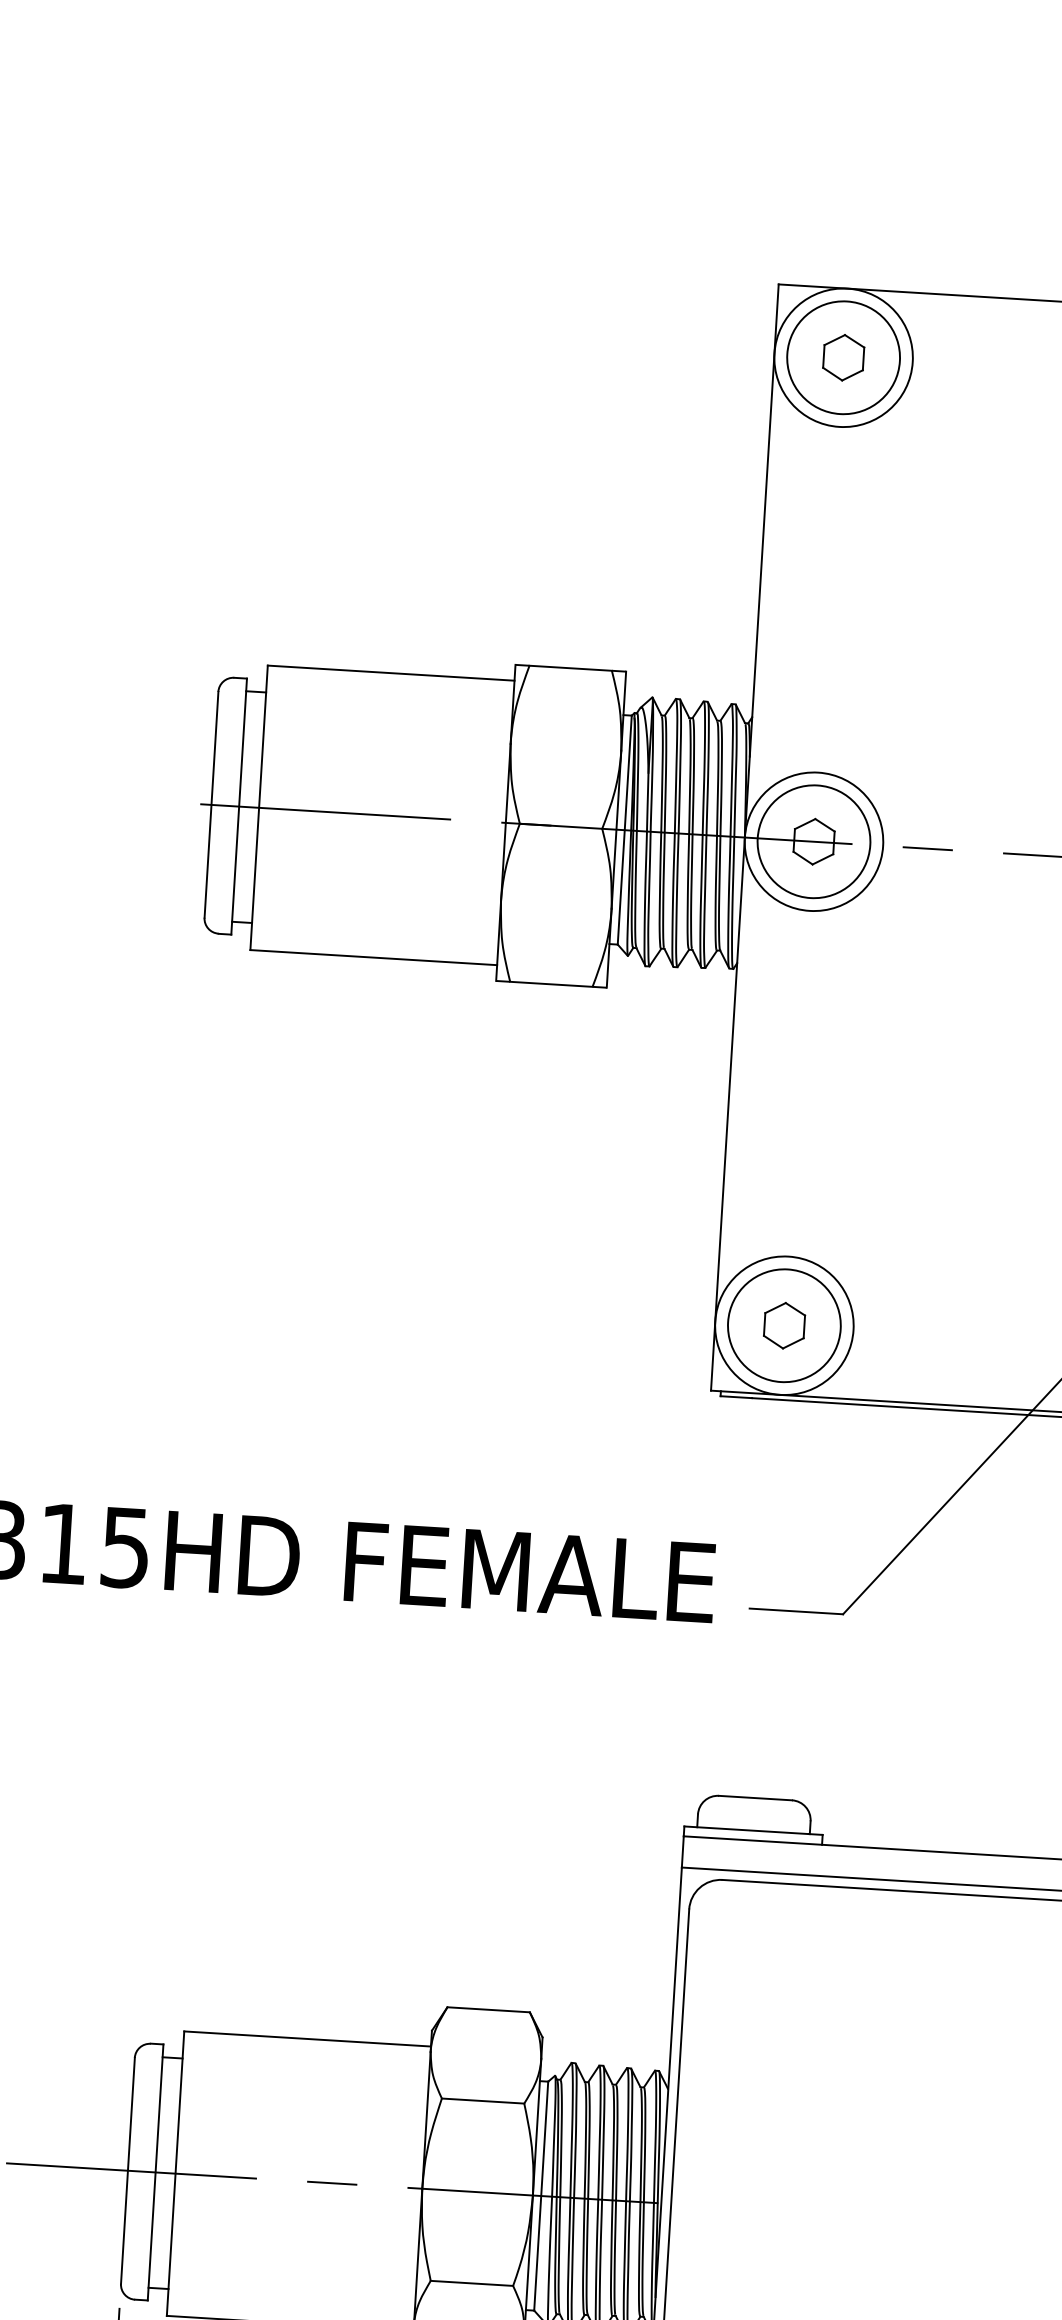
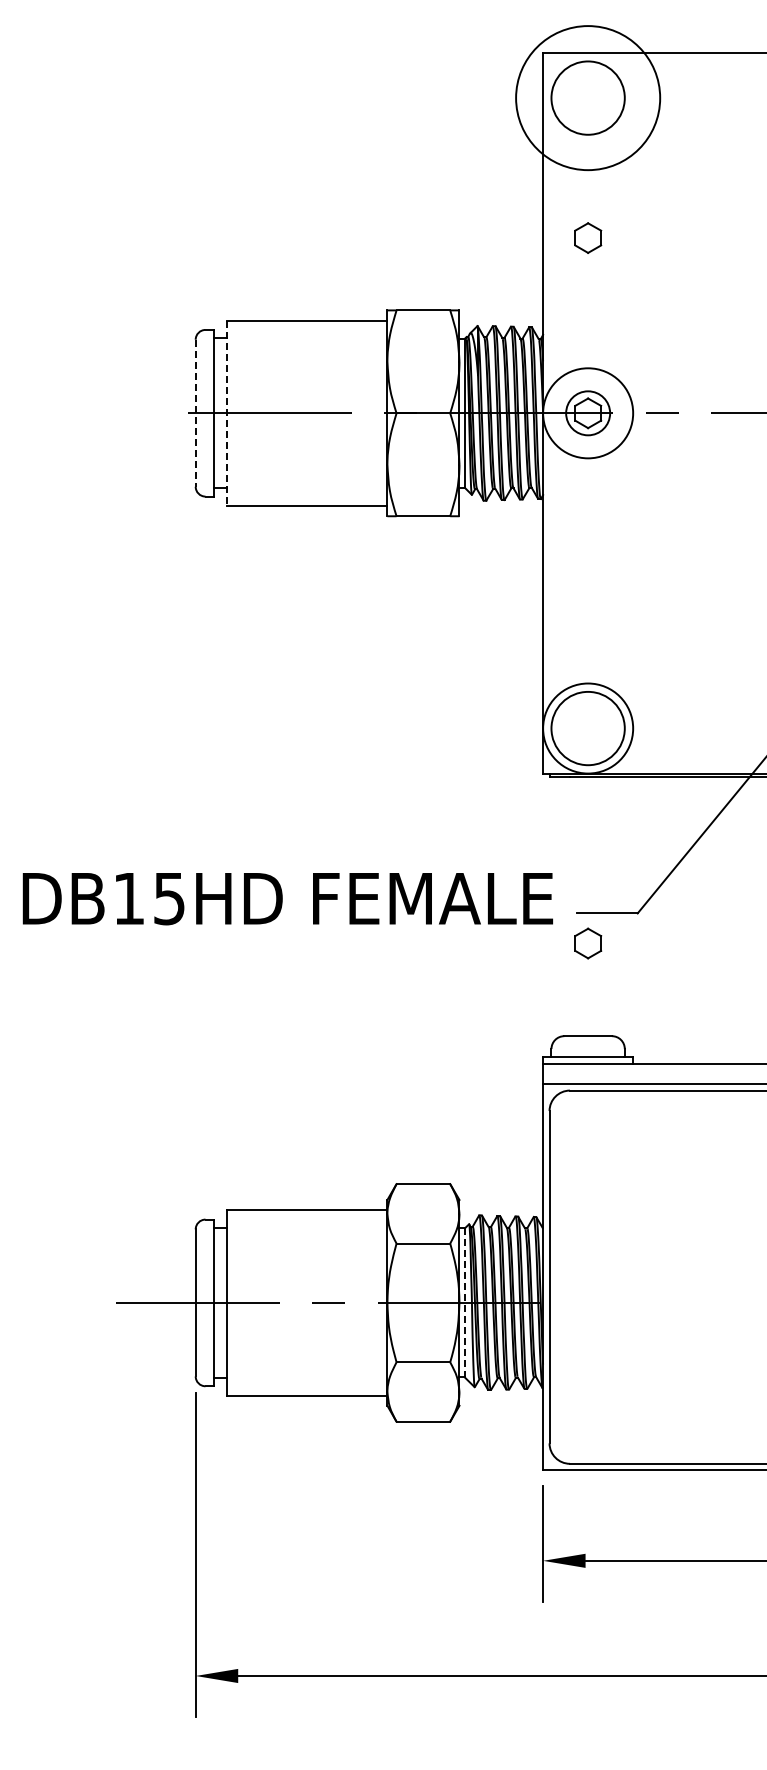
part: (844, 356) -> (588, 237), moved
circle: (844, 358) -> (588, 98), size x1.6
line: (211, 805) -> (195, 413), solid -> dashed
line: (258, 808) -> (226, 413), solid -> dashed
circle: (813, 841) -> (587, 413), size x0.6
part: (784, 1325) -> (588, 943), moved
line: (540, 2195) -> (464, 1302), solid -> dashed

